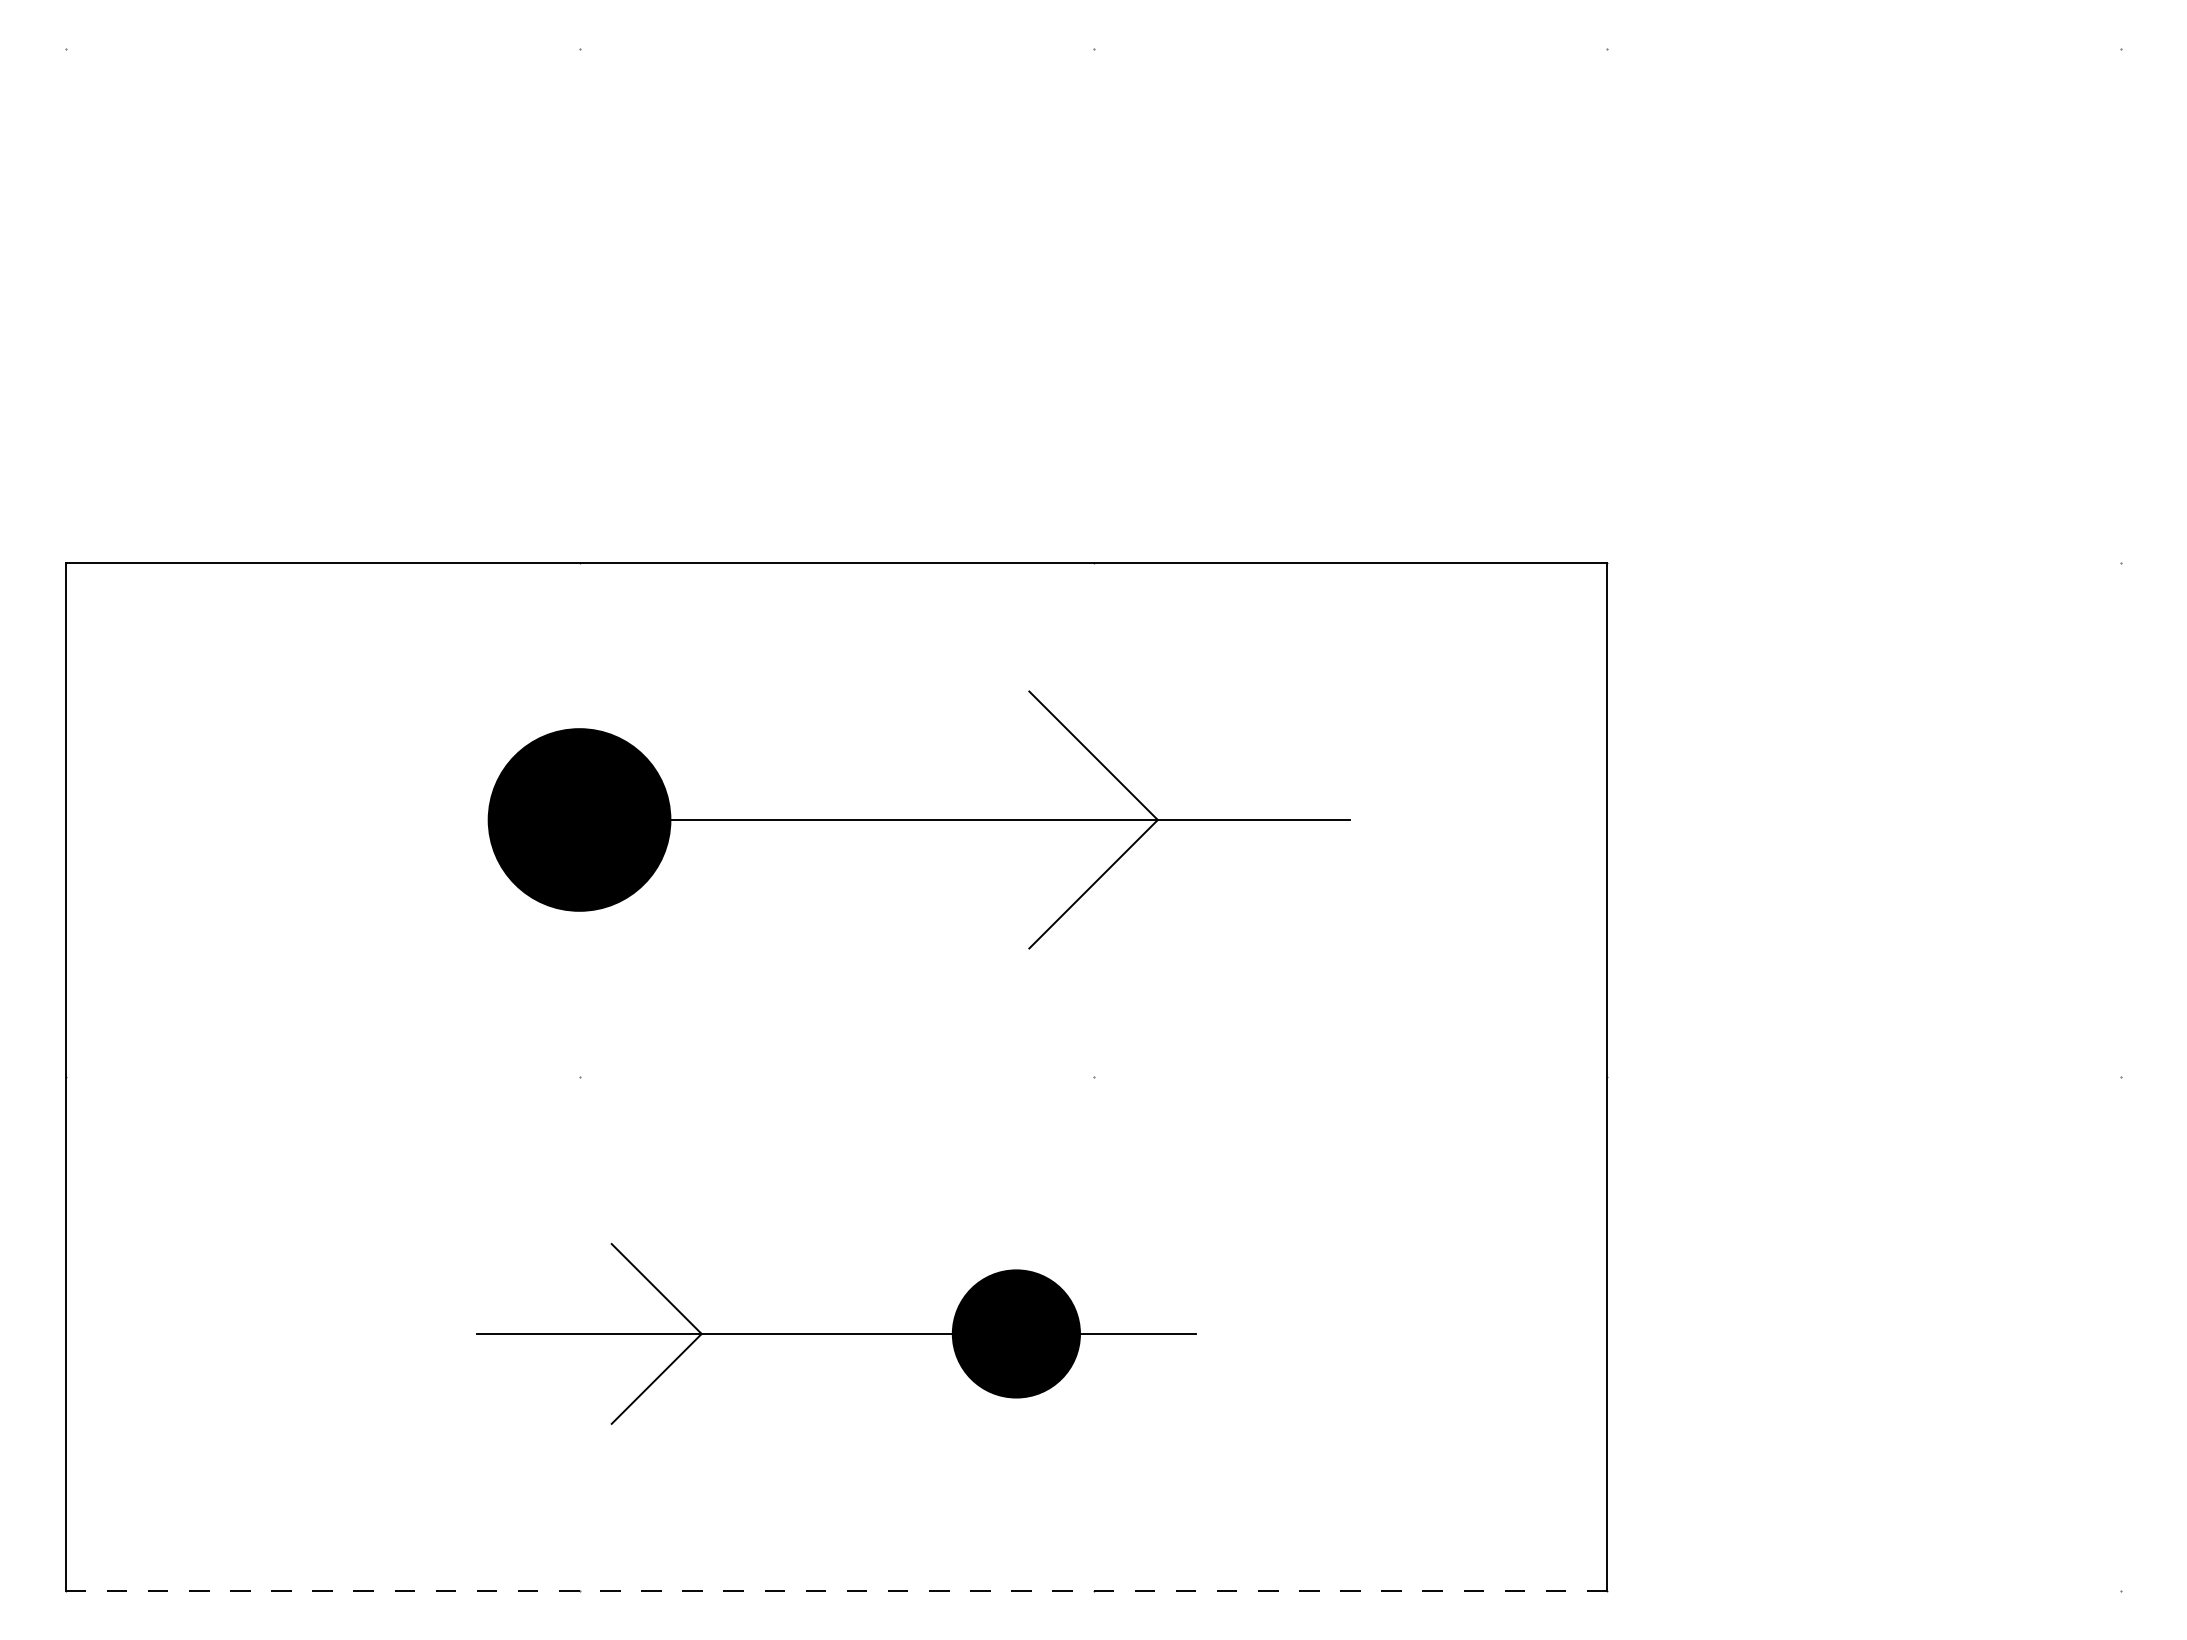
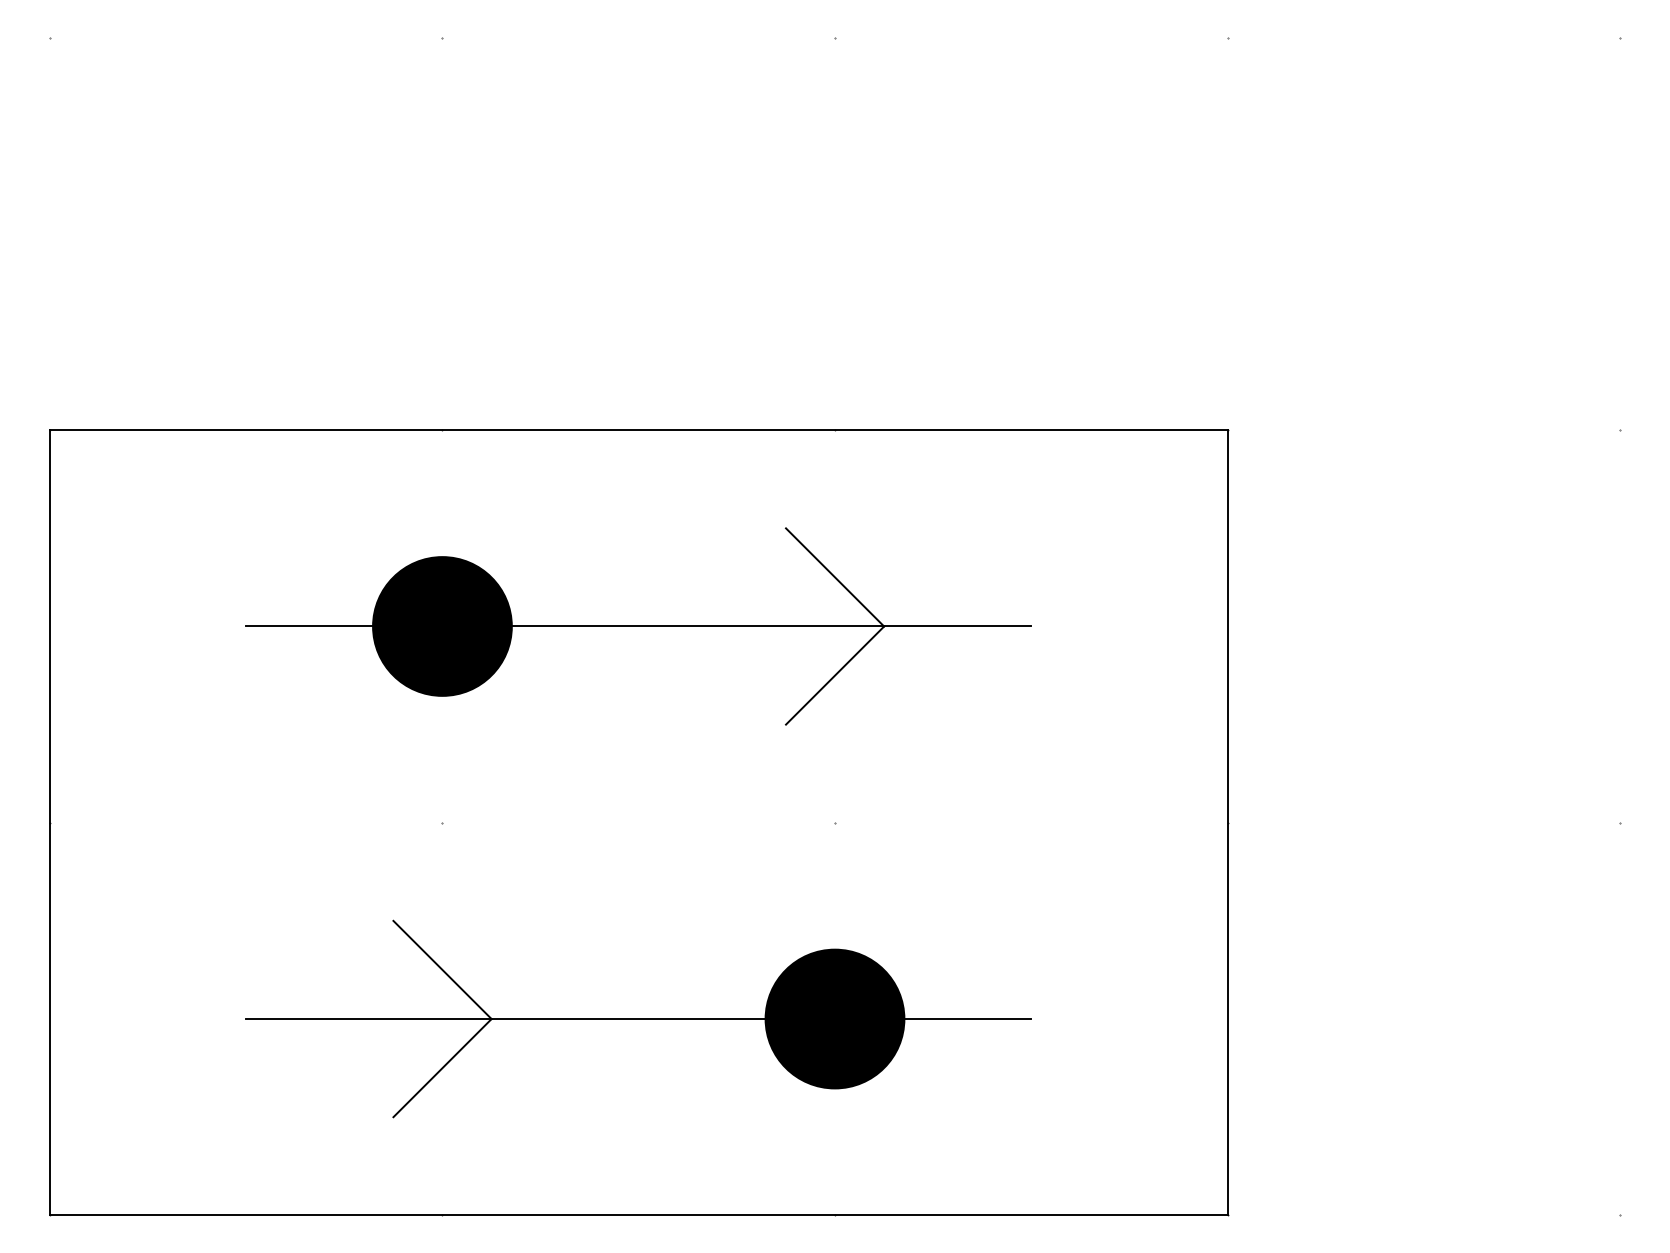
line: (405, 819) -> (309, 626), added
part: (836, 1333) -> (638, 1018), size x1.43
line: (836, 1590) -> (638, 1215), dashed -> solid

